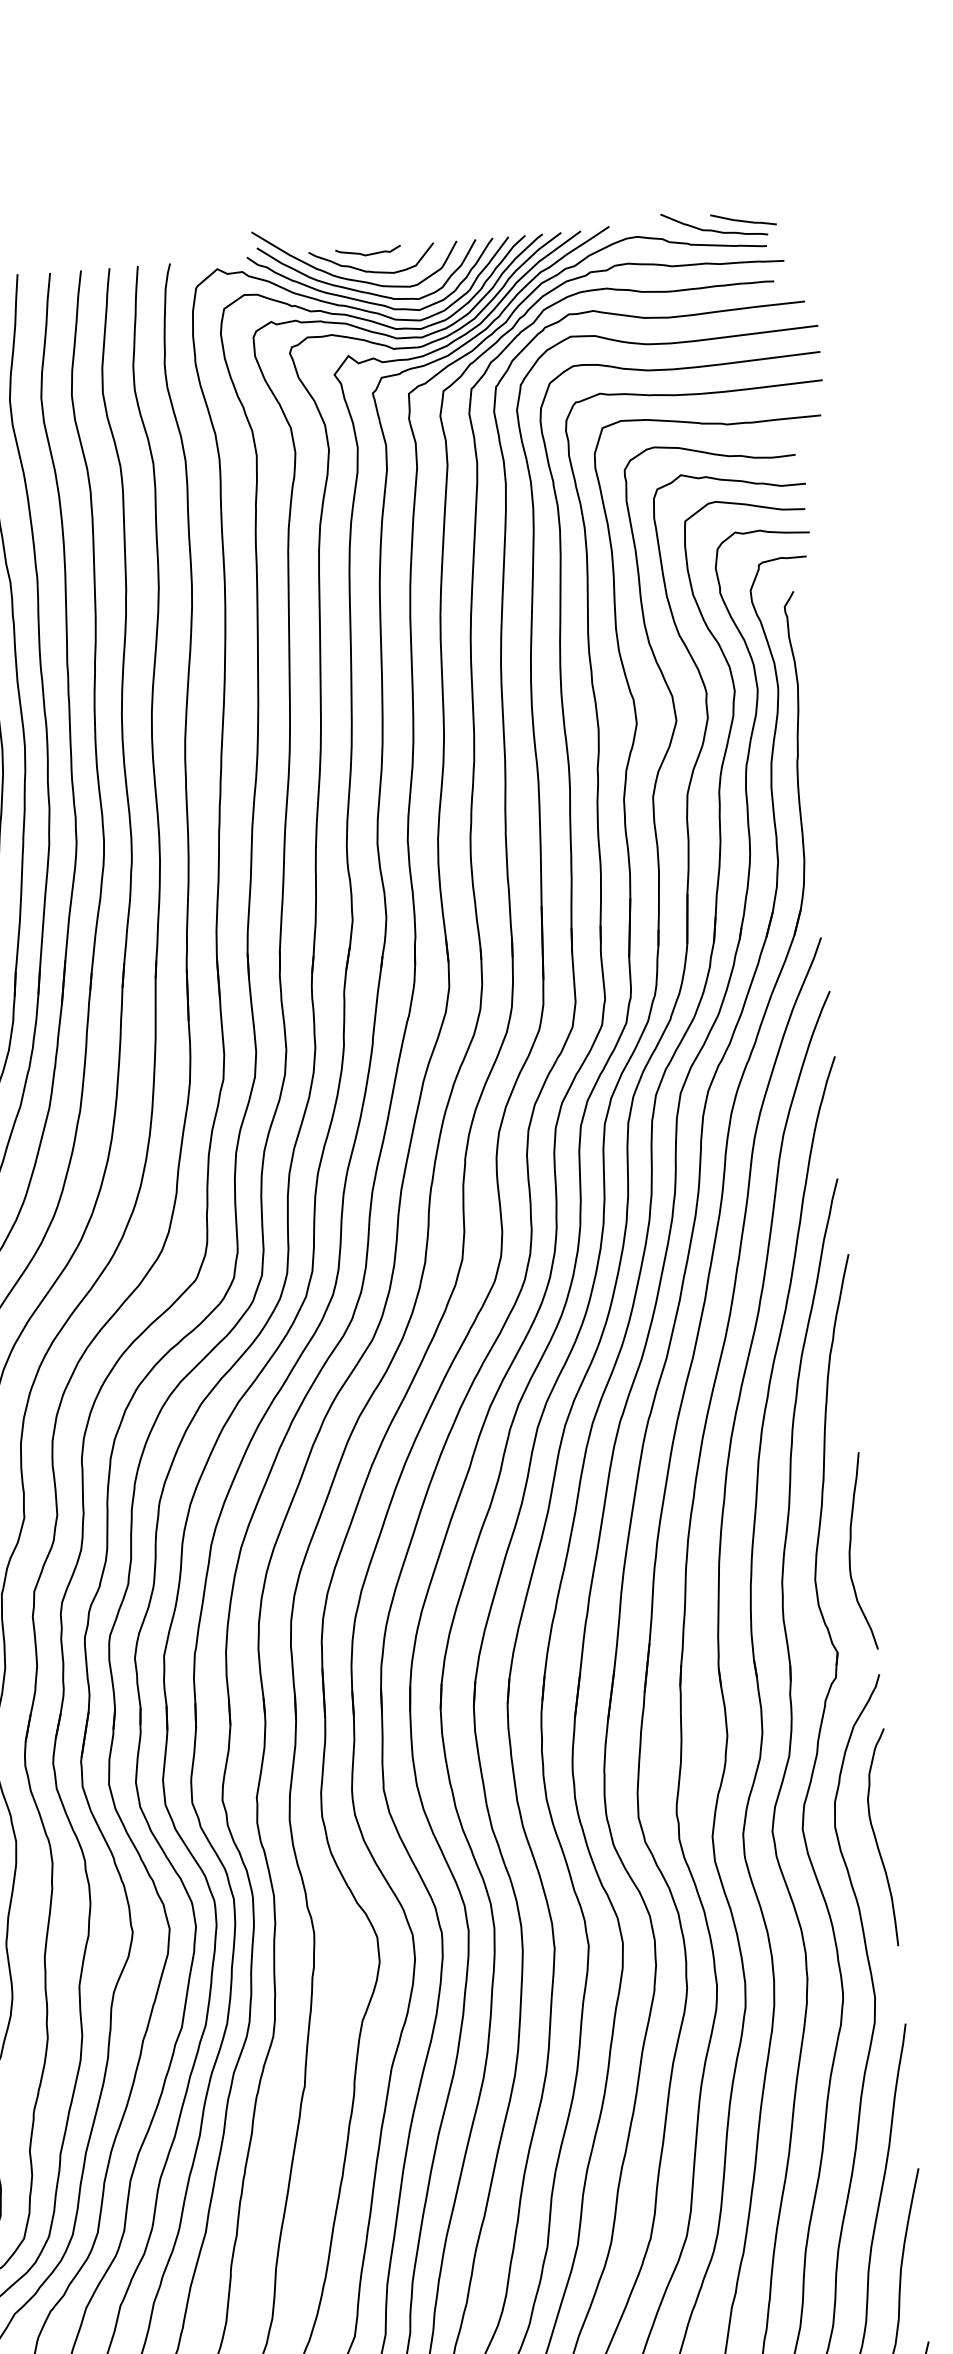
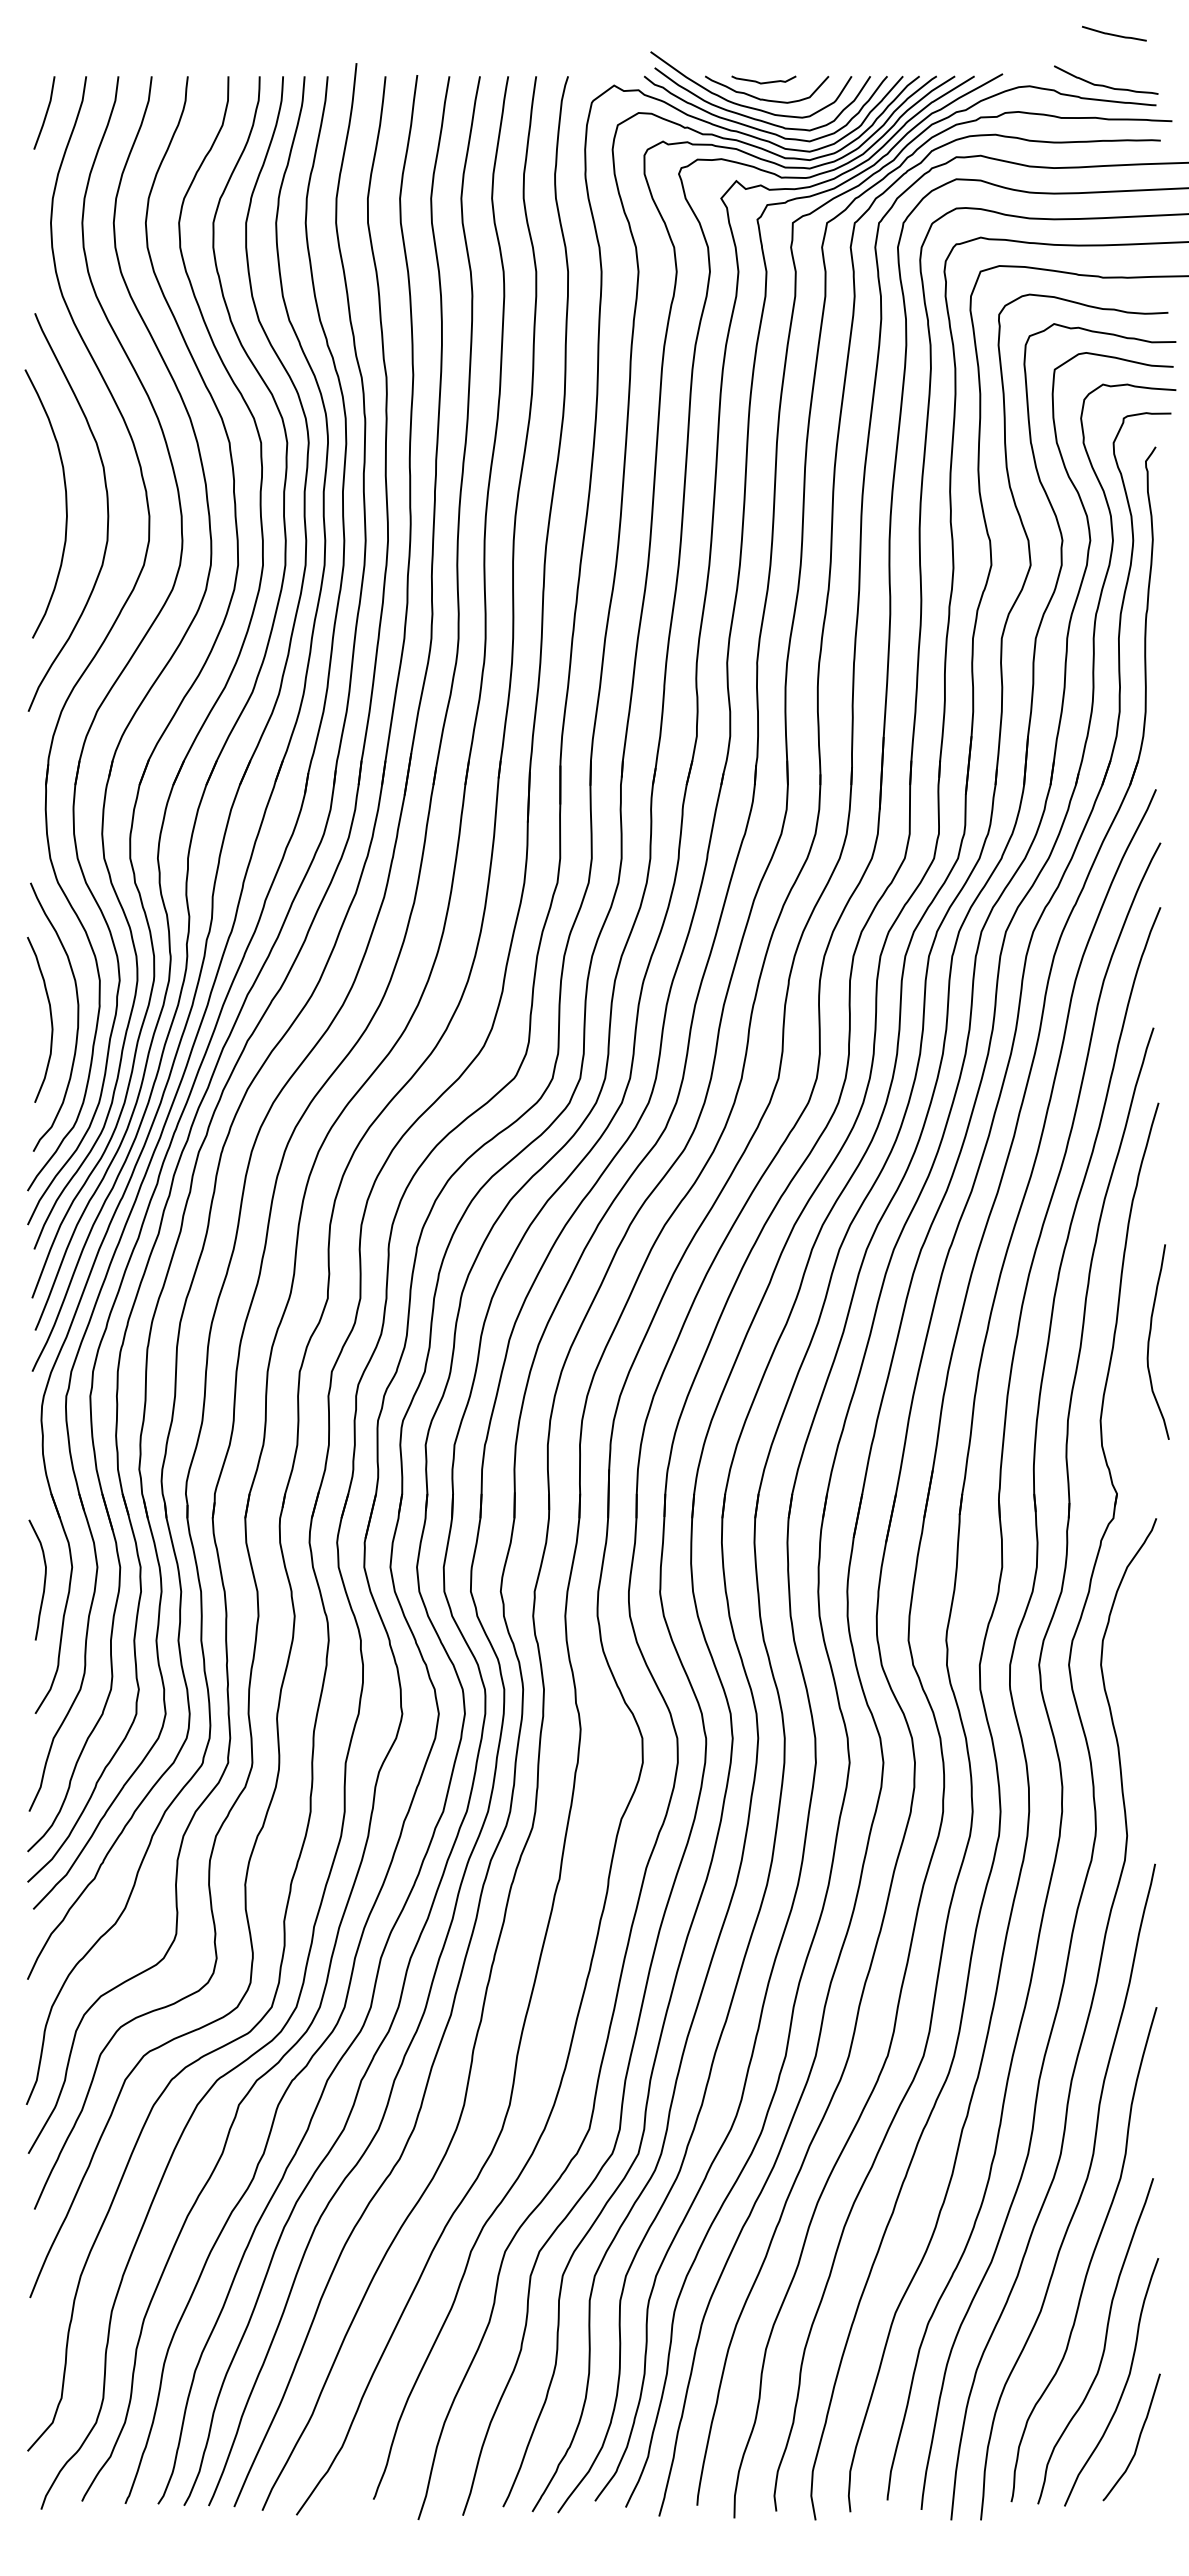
curve: (743, 220) -> (1114, 34), moved
curve: (850, 1551) -> (1149, 1341), moved
curve: (877, 1840) -> (1141, 1681), removed

